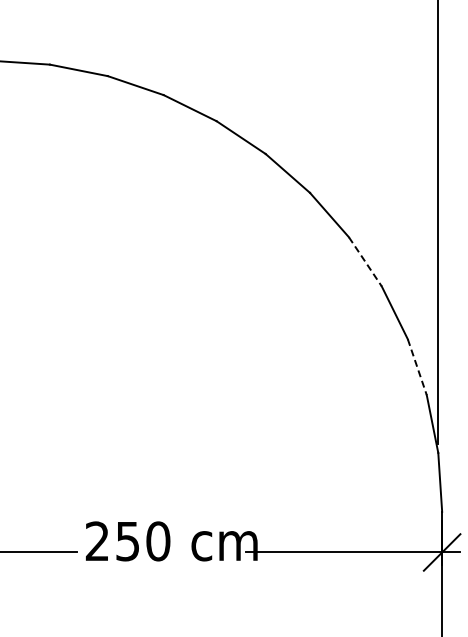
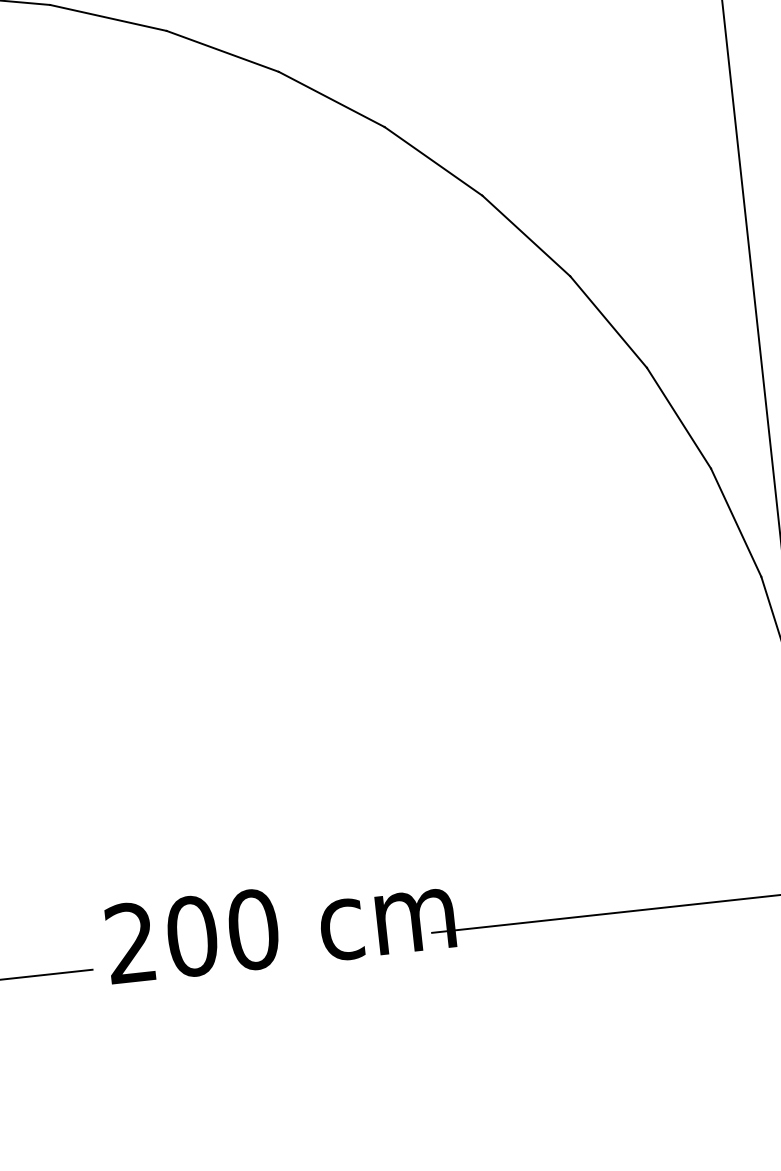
line: (365, 262) -> (609, 323), dashed -> solid
line: (417, 367) -> (736, 523), dashed -> solid
text: (127, 541) -> (191, 936), 250 -> 200

